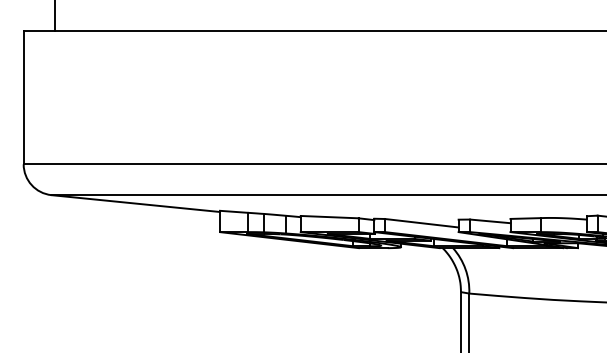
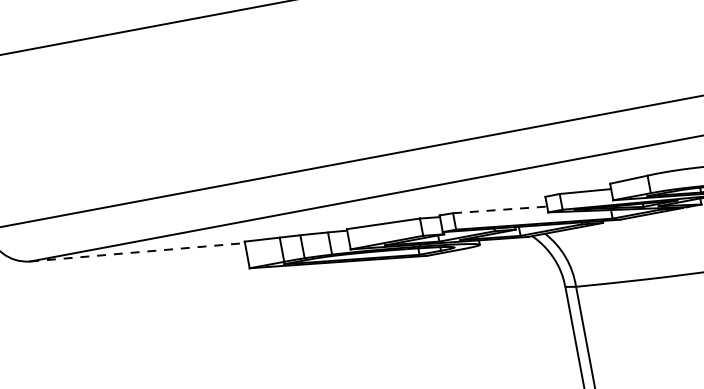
line: (135, 203) -> (137, 252), solid -> dashed
line: (422, 223) -> (501, 210), solid -> dashed

